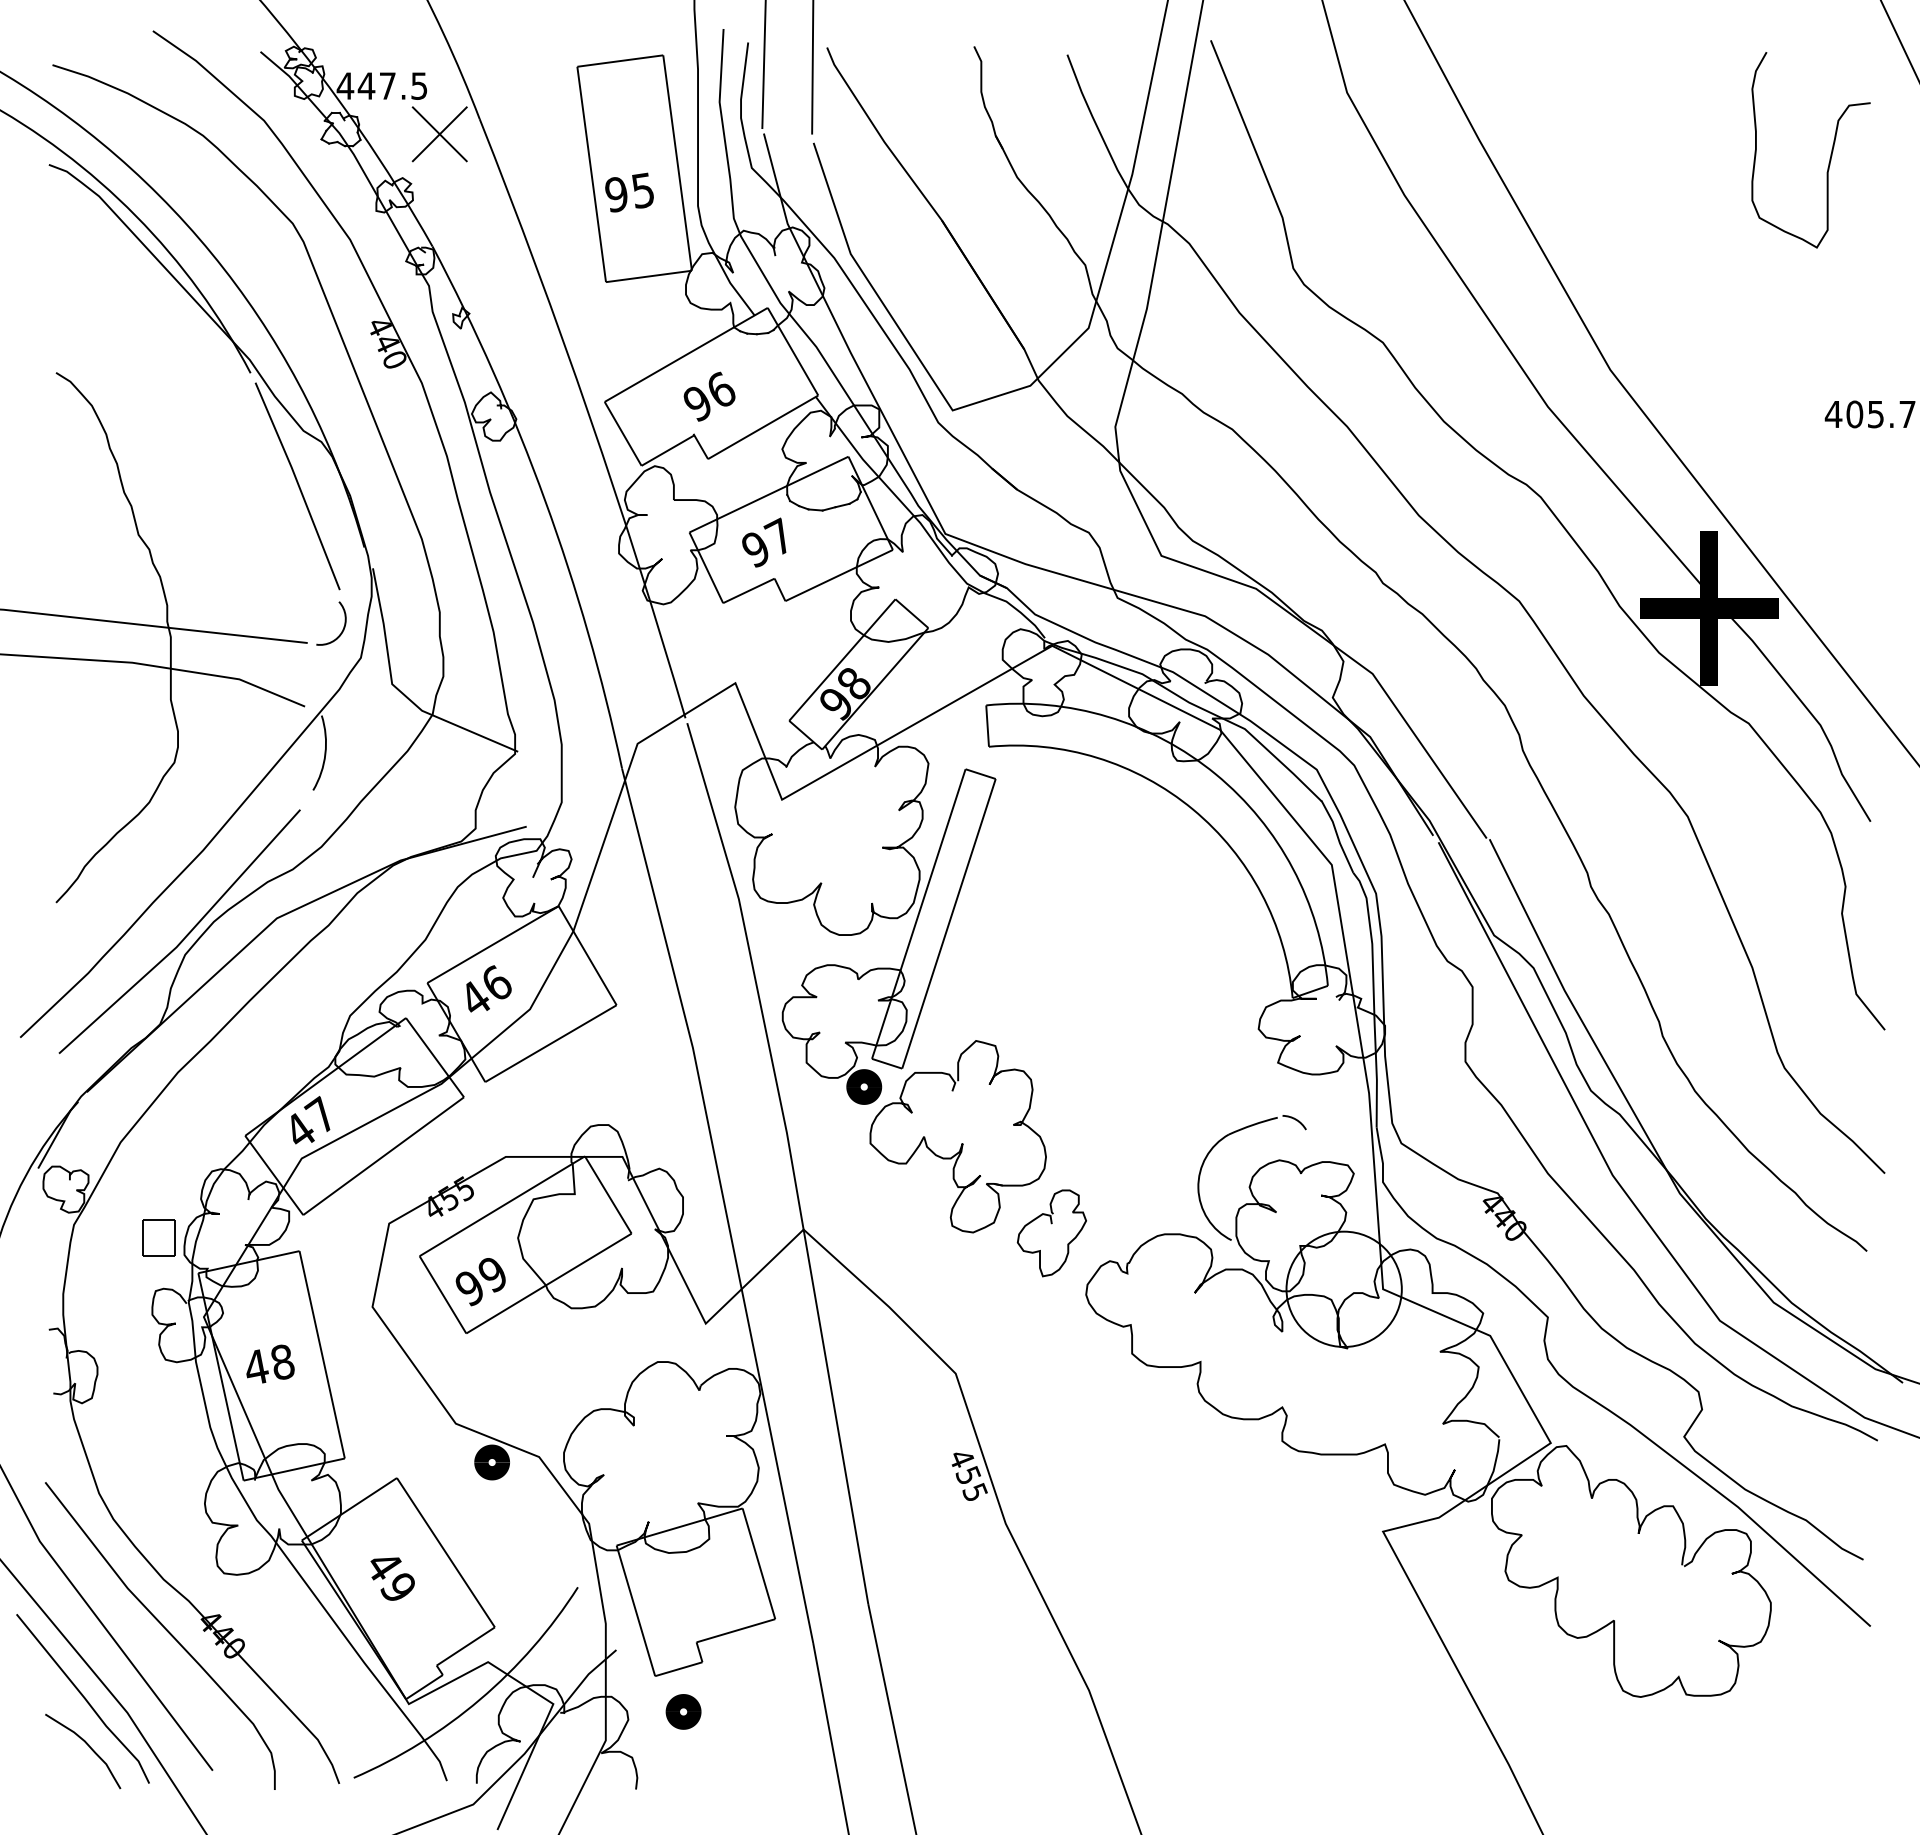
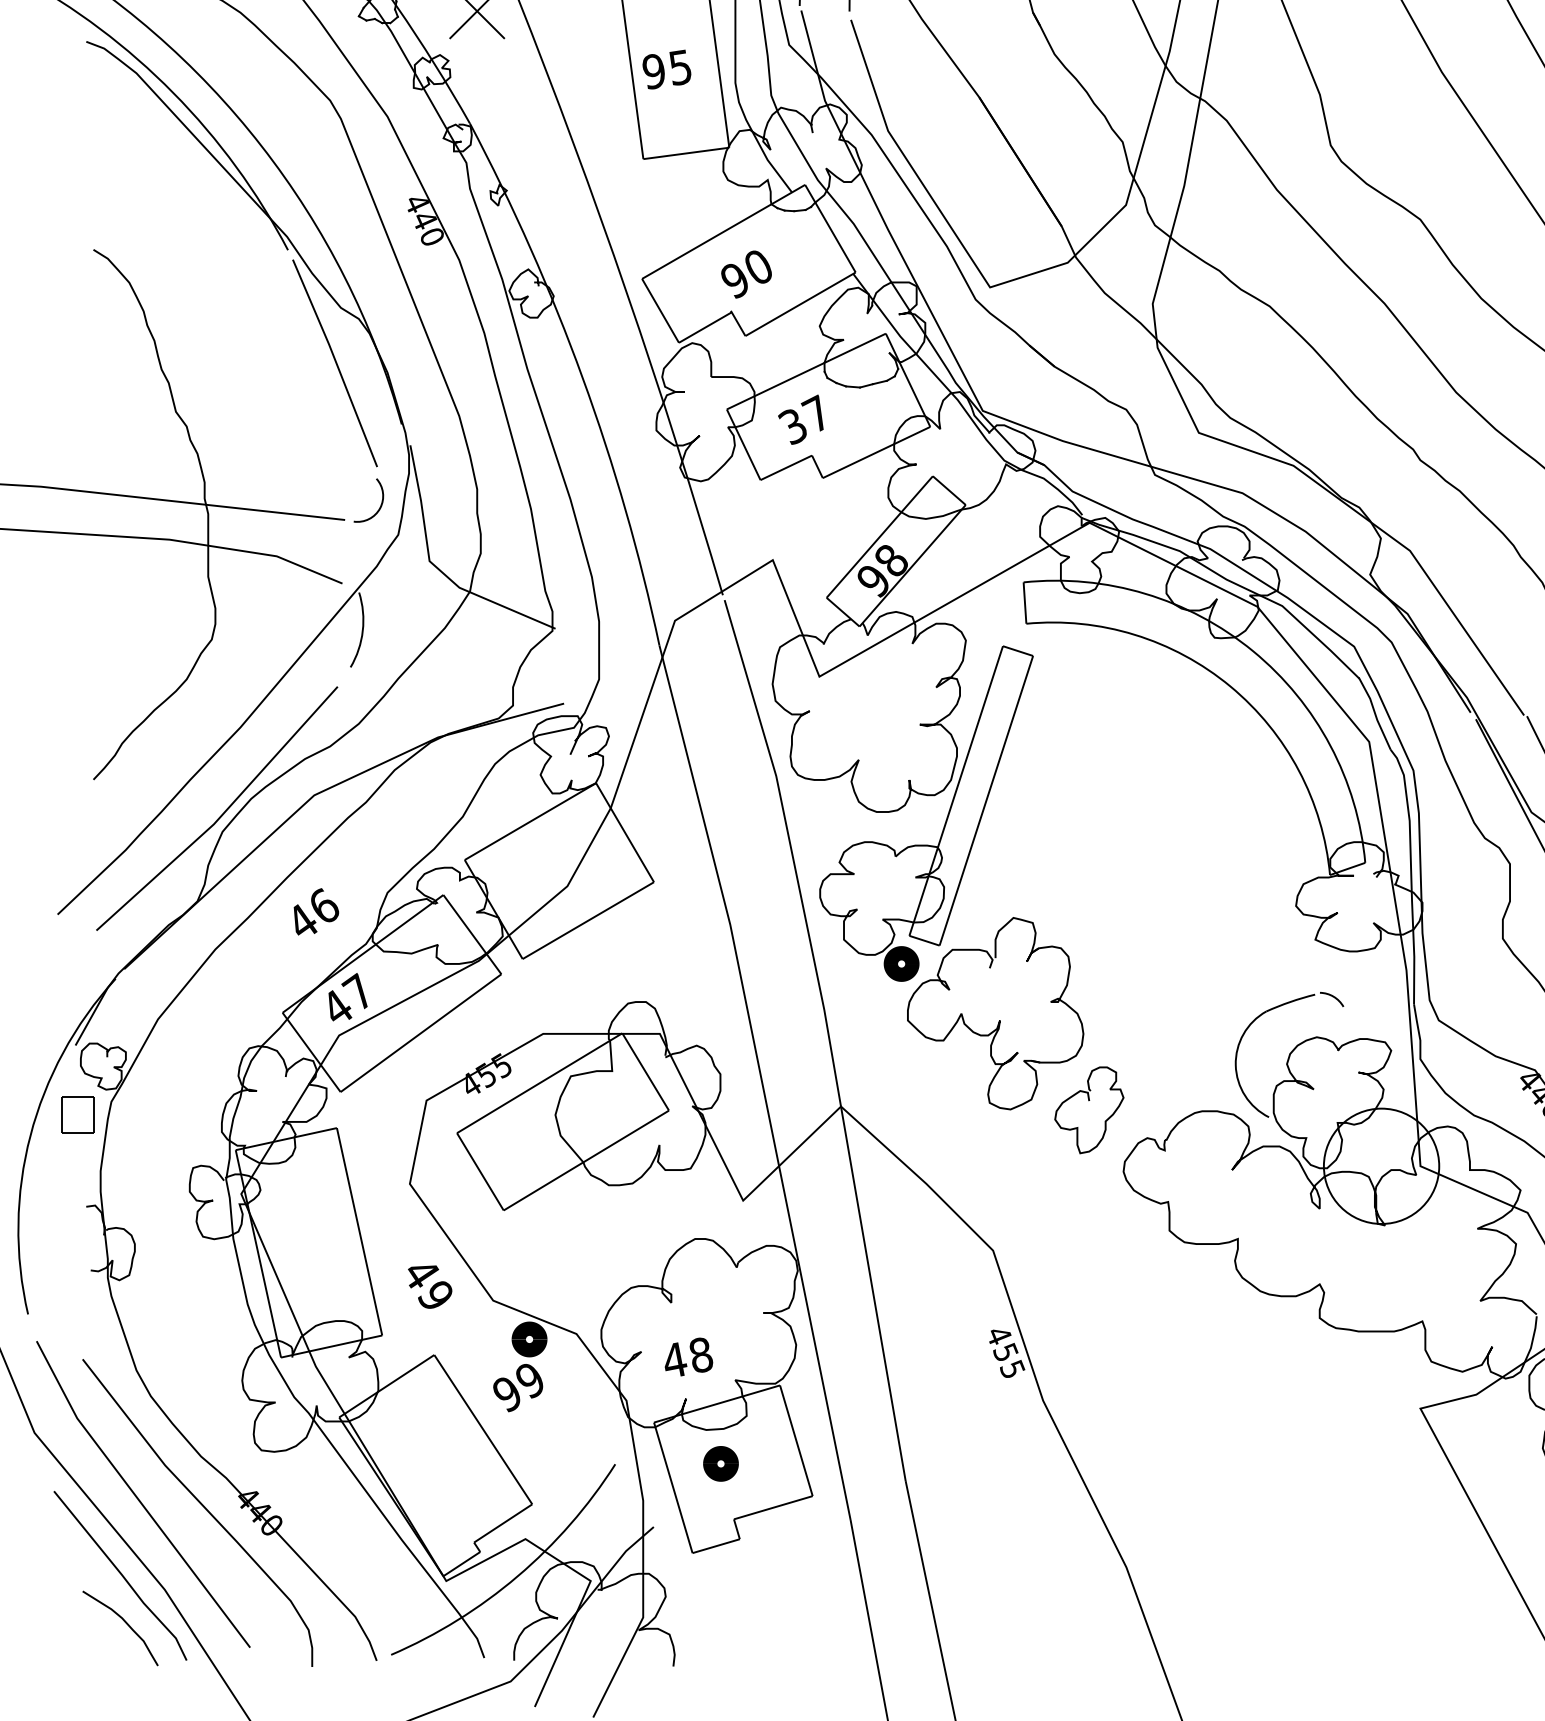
text: (721, 388) -> (758, 265), 96 -> 90
text: (754, 549) -> (791, 426), 97 -> 37
text: (488, 988) -> (315, 911), moved
part: (158, 1237) -> (77, 1114), moved
text: (480, 1282) -> (517, 1388), moved
text: (270, 1363) -> (688, 1356), moved
text: (392, 1578) -> (429, 1286), moved
part: (683, 1711) -> (720, 1463), moved

